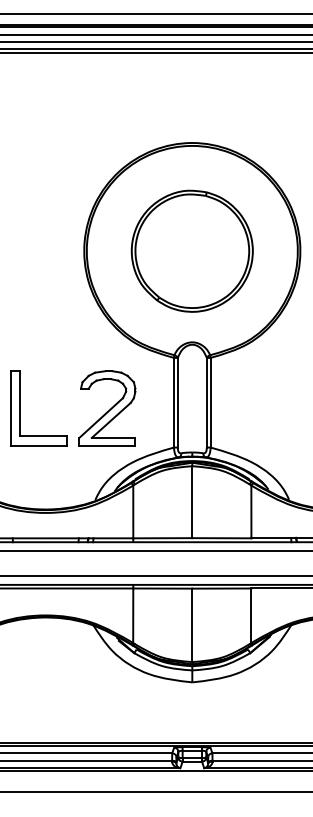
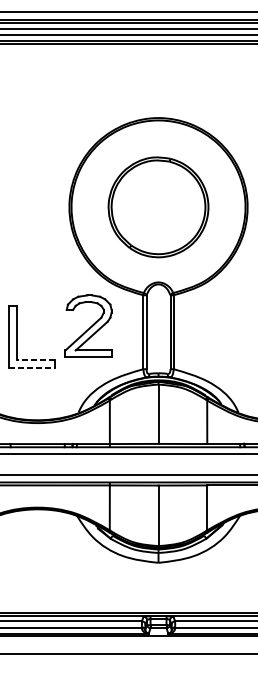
part: (107, 408) -> (88, 326), moved
line: (43, 436) -> (35, 360), solid -> dashed
line: (38, 445) -> (31, 367), solid -> dashed

